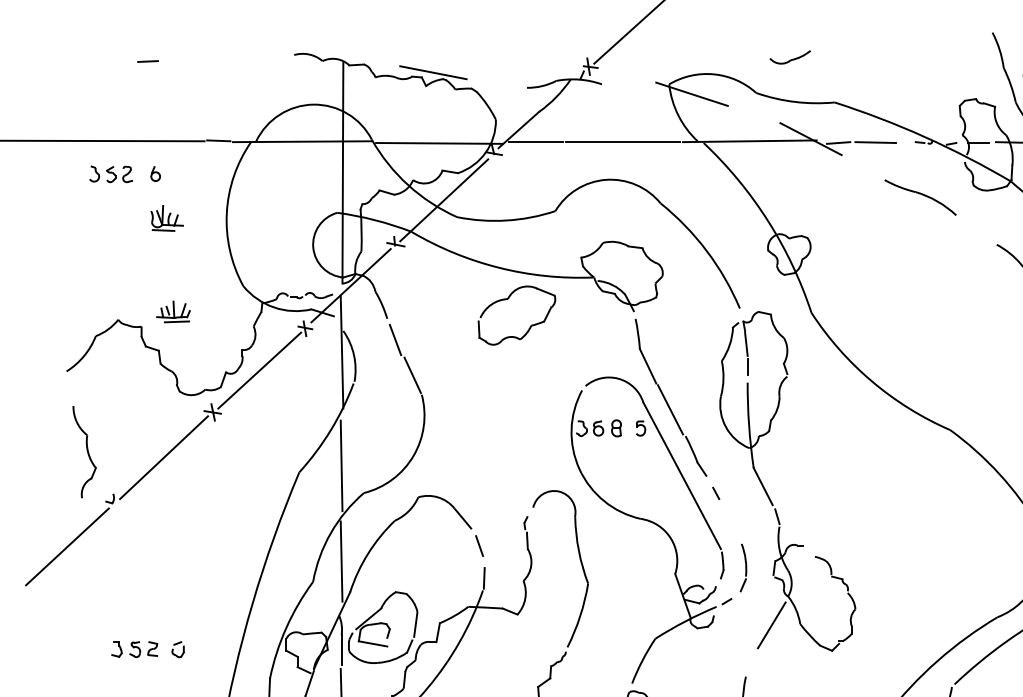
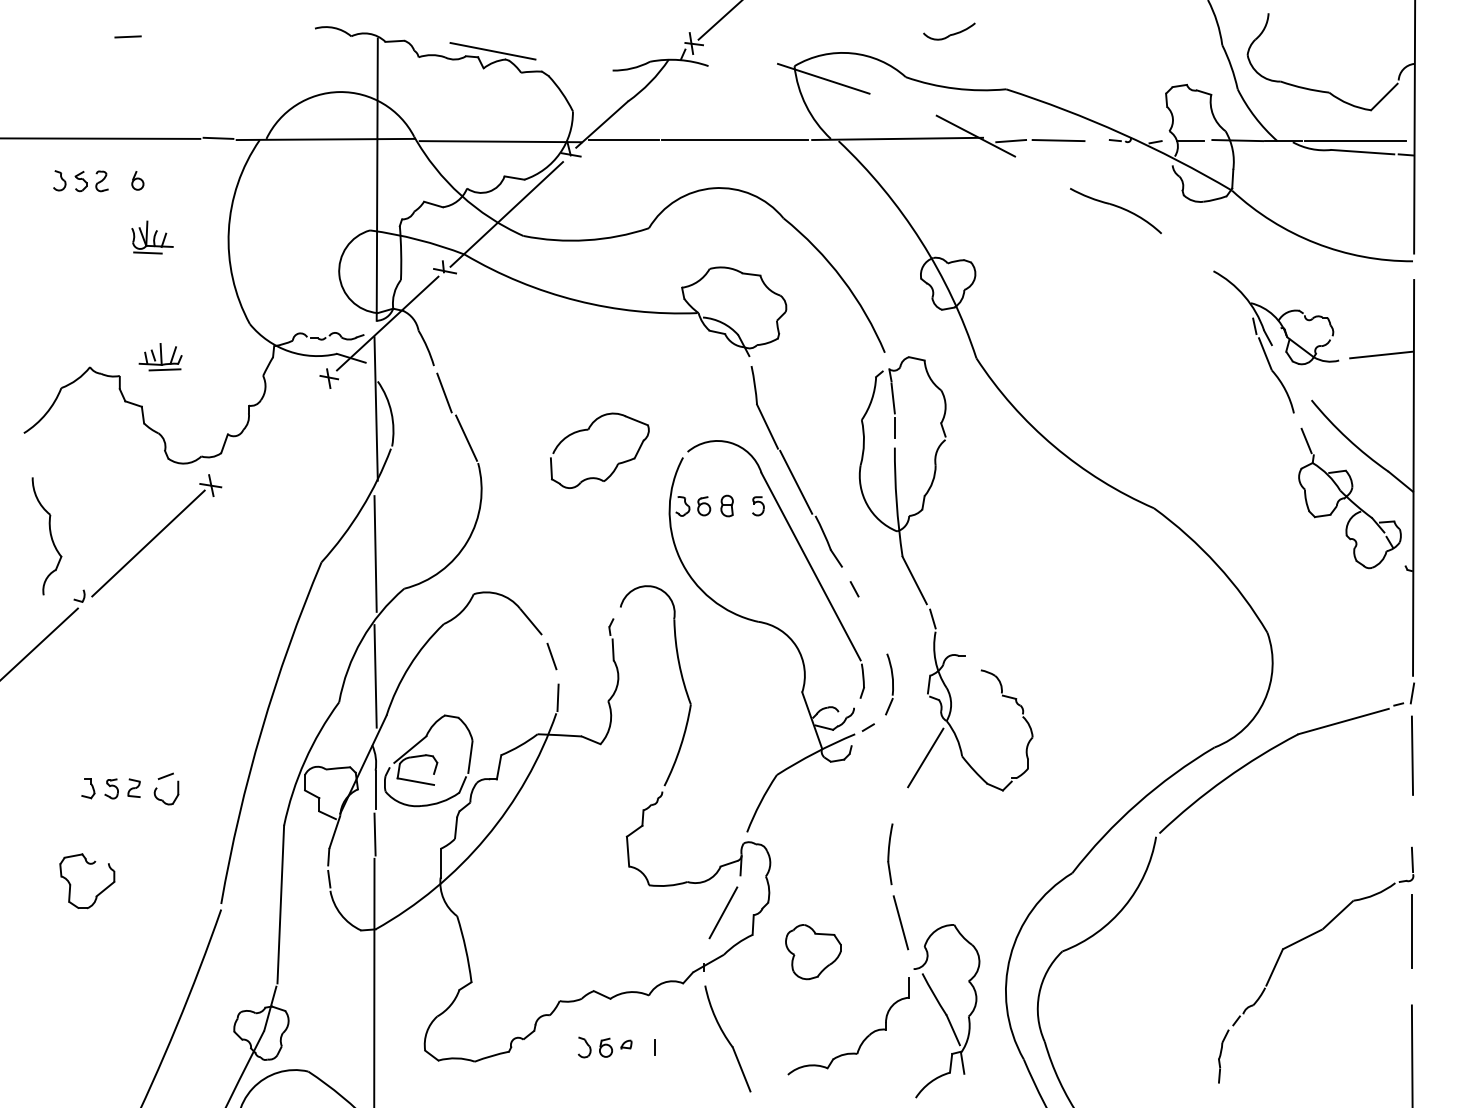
part: (529, 326) -> (616, 464), moved
line: (259, 370) -> (270, 431), removed
part: (178, 649) -> (166, 788), size x1.6

